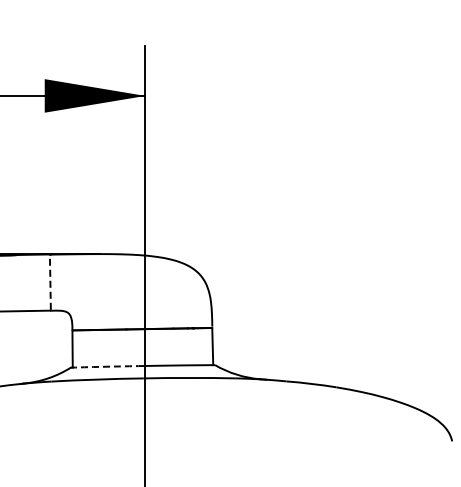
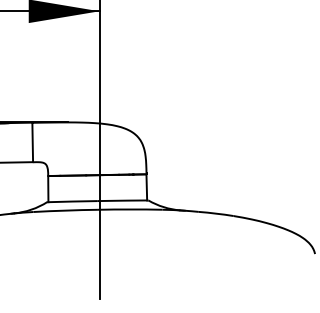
line: (50, 282) -> (32, 142), dashed -> solid
arc: (106, 366) -> (72, 201), dashed -> solid

